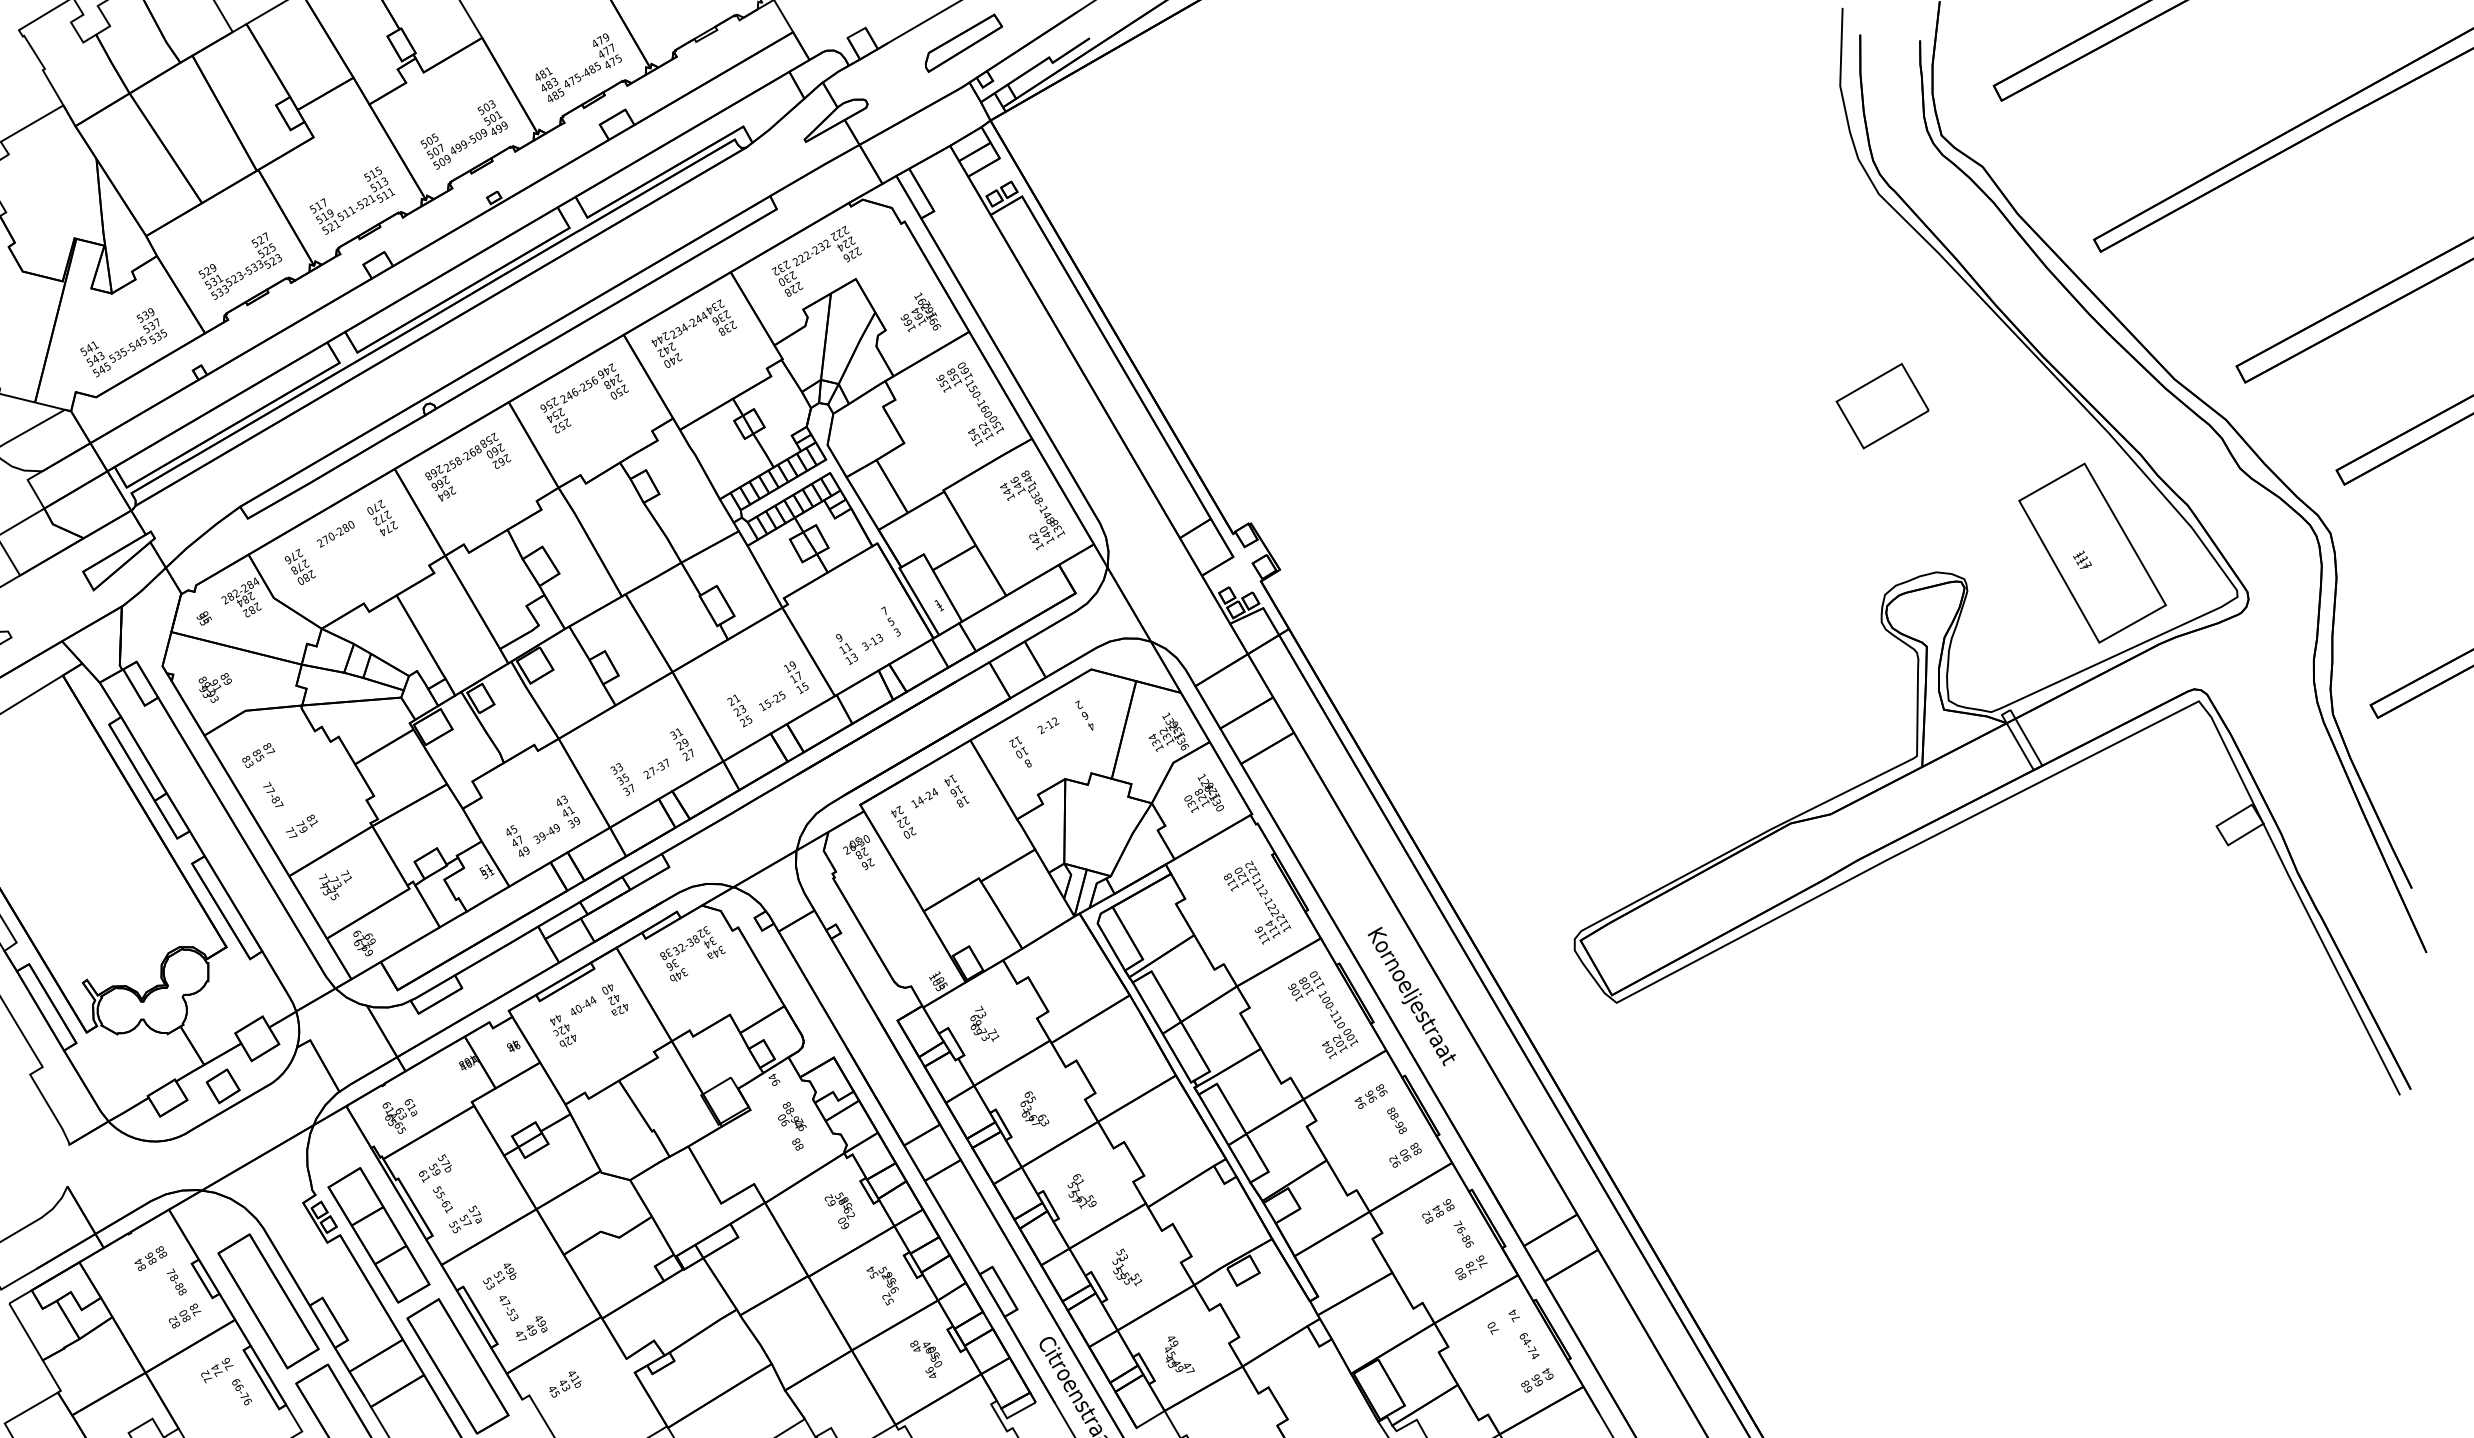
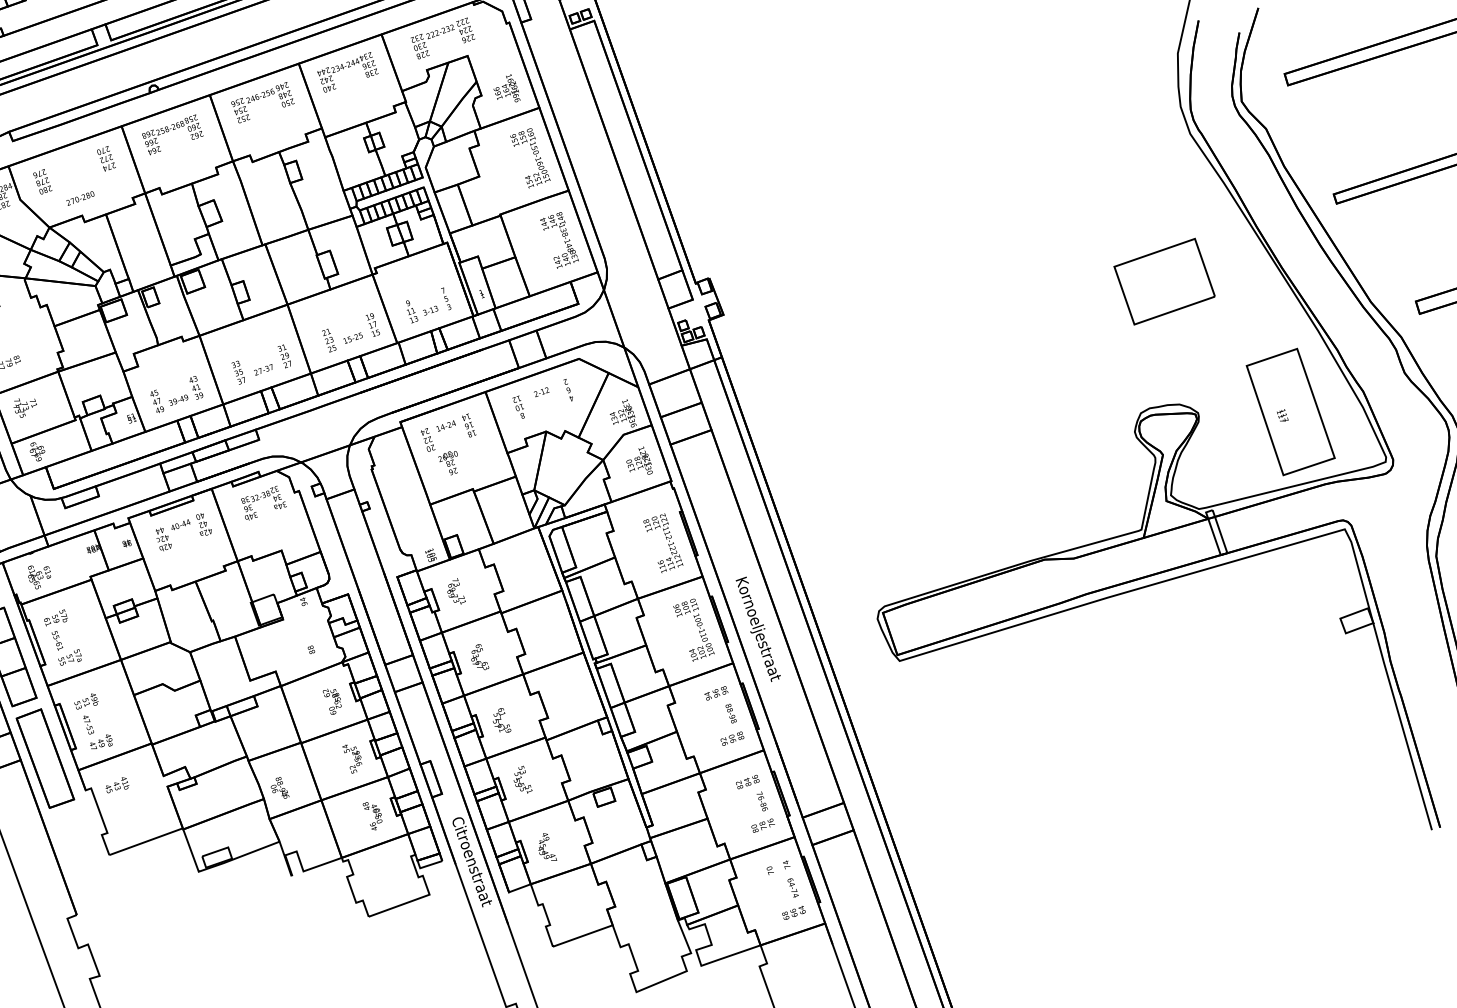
part: (1882, 406) -> (1164, 282), size x1.6
text: (335, 534) -> (80, 198), moved
text: (858, 852) -> (448, 462), moved
text: (792, 1116) -> (281, 787), moved

